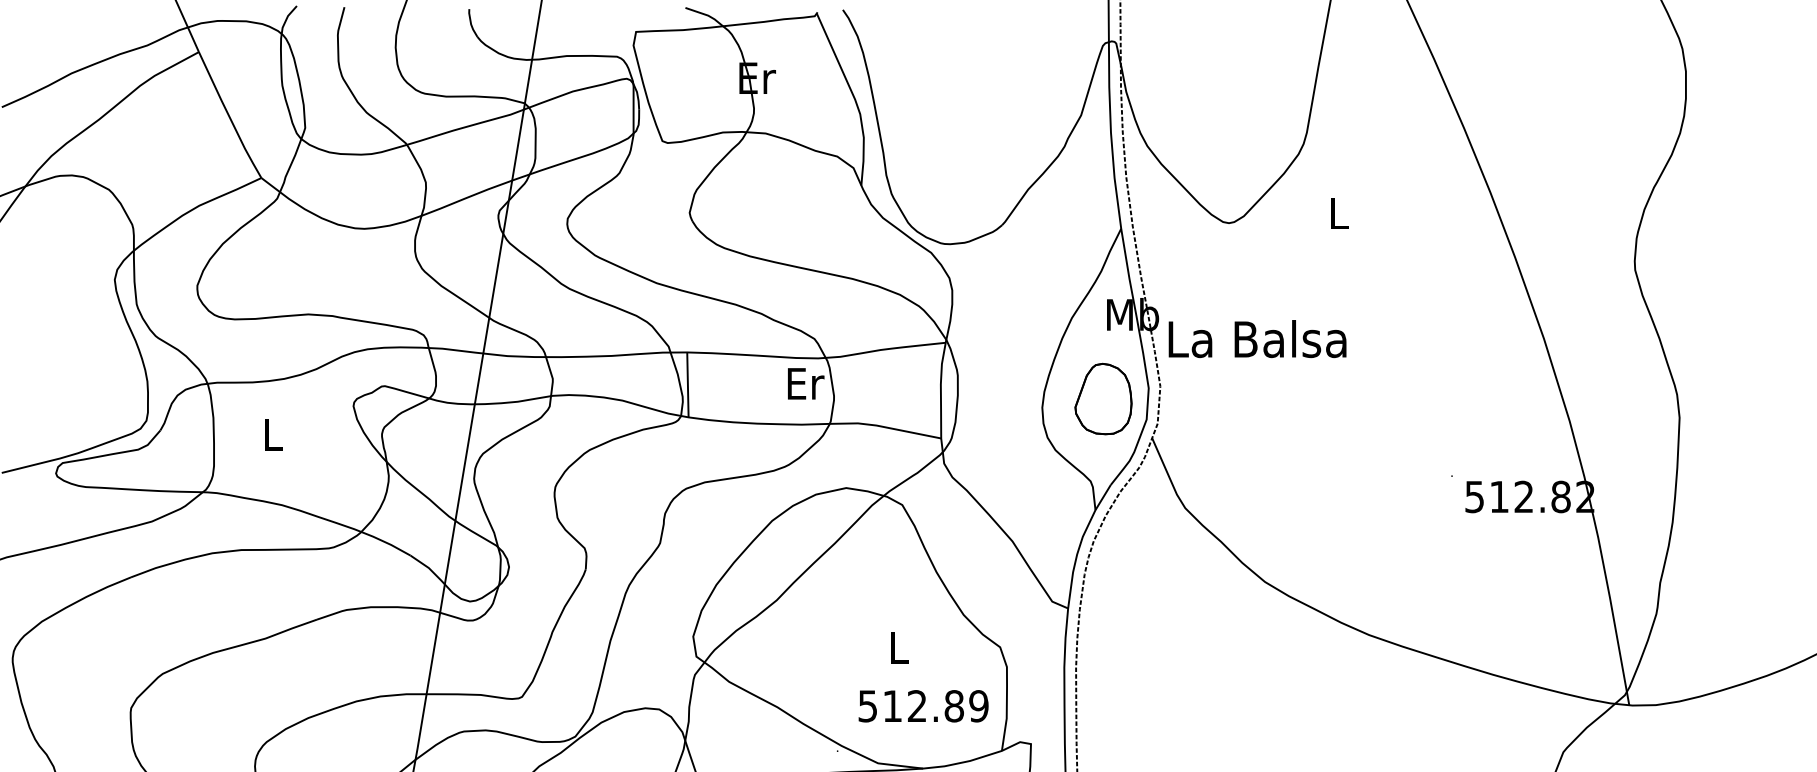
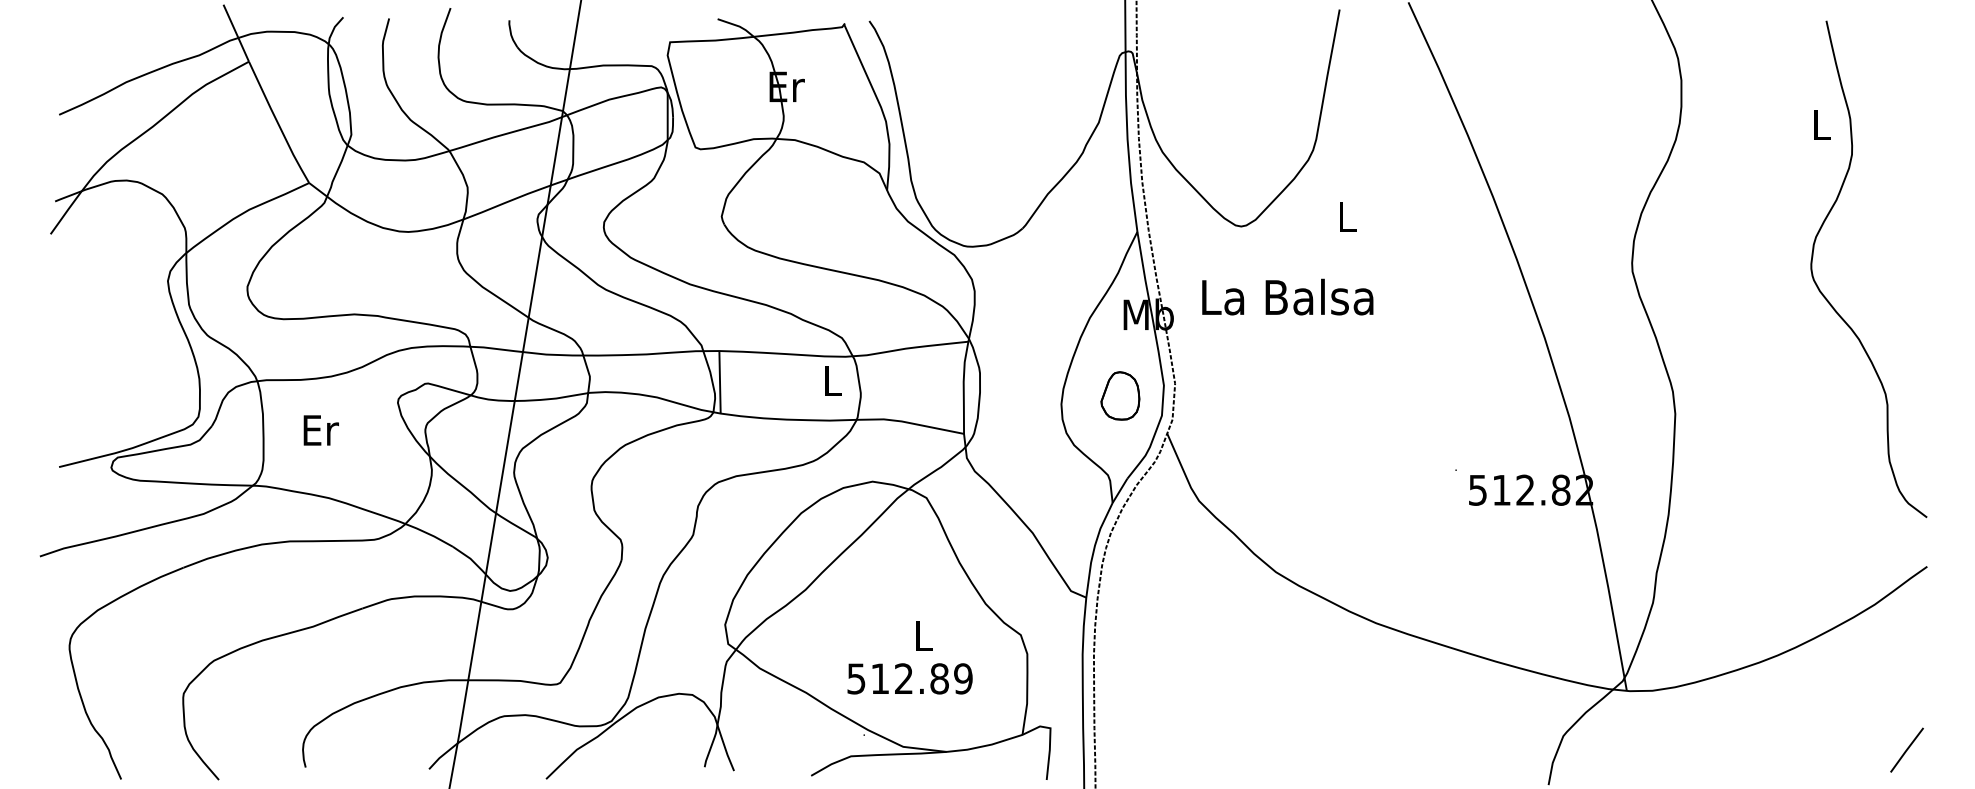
text: (1257, 338) -> (1287, 296), moved
text: (805, 384) -> (833, 381), Er -> L
part: (1103, 398) -> (1120, 395), size x0.7
text: (273, 434) -> (320, 430), L -> Er
text: (923, 705) -> (909, 678), moved

